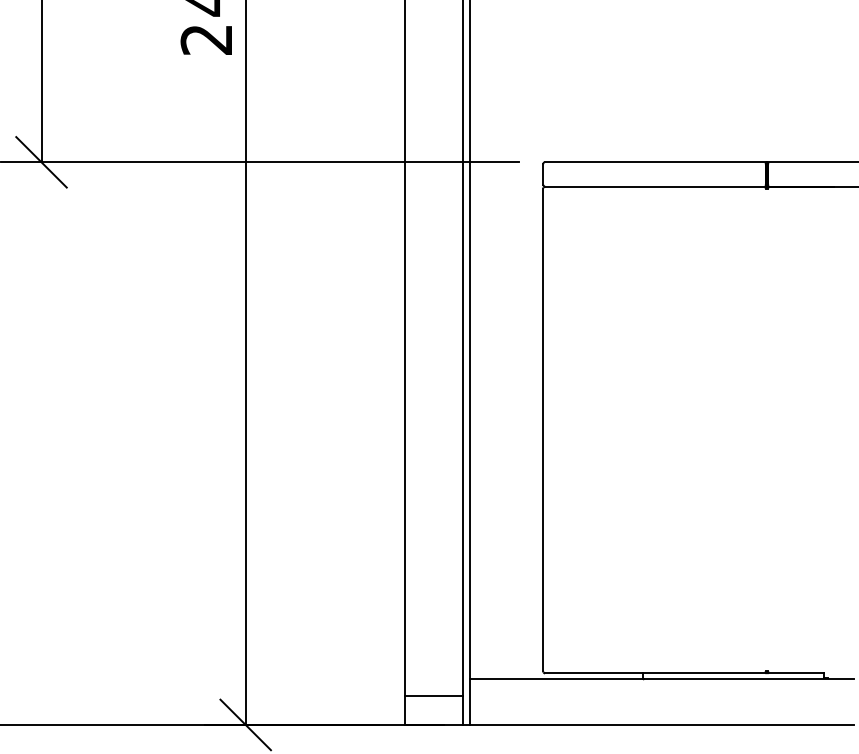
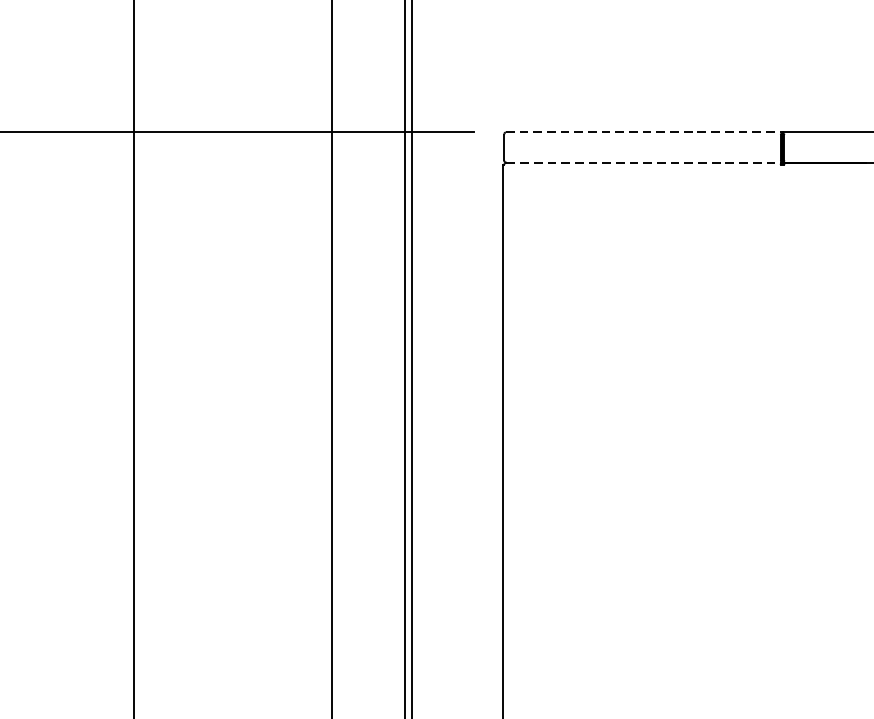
line: (656, 162) -> (645, 132), solid -> dashed
line: (655, 186) -> (643, 162), solid -> dashed

